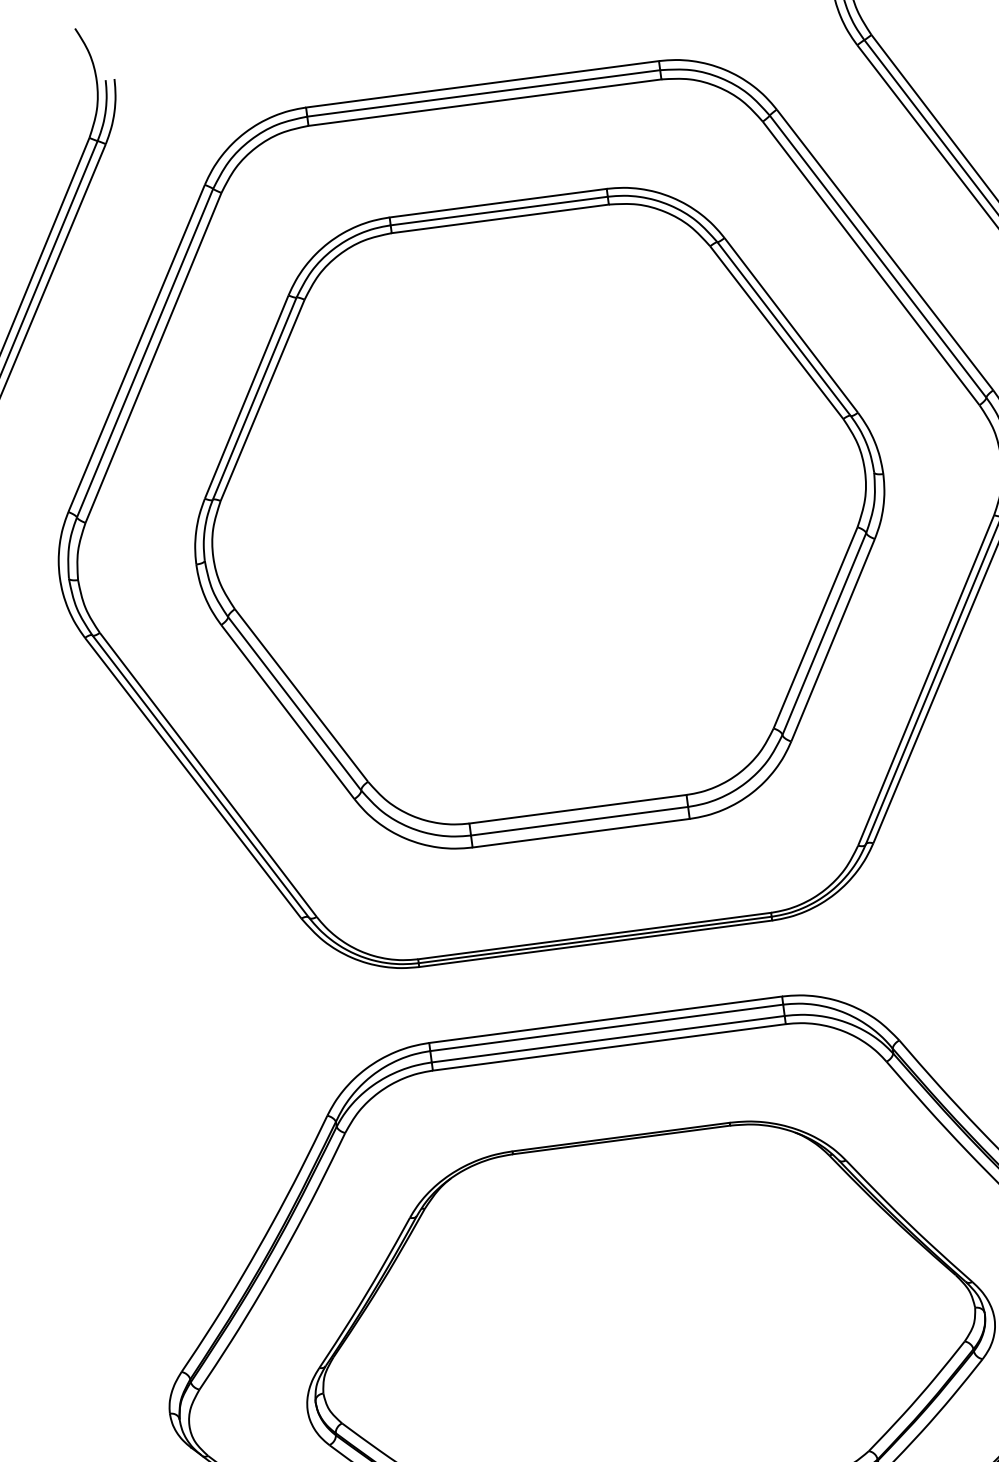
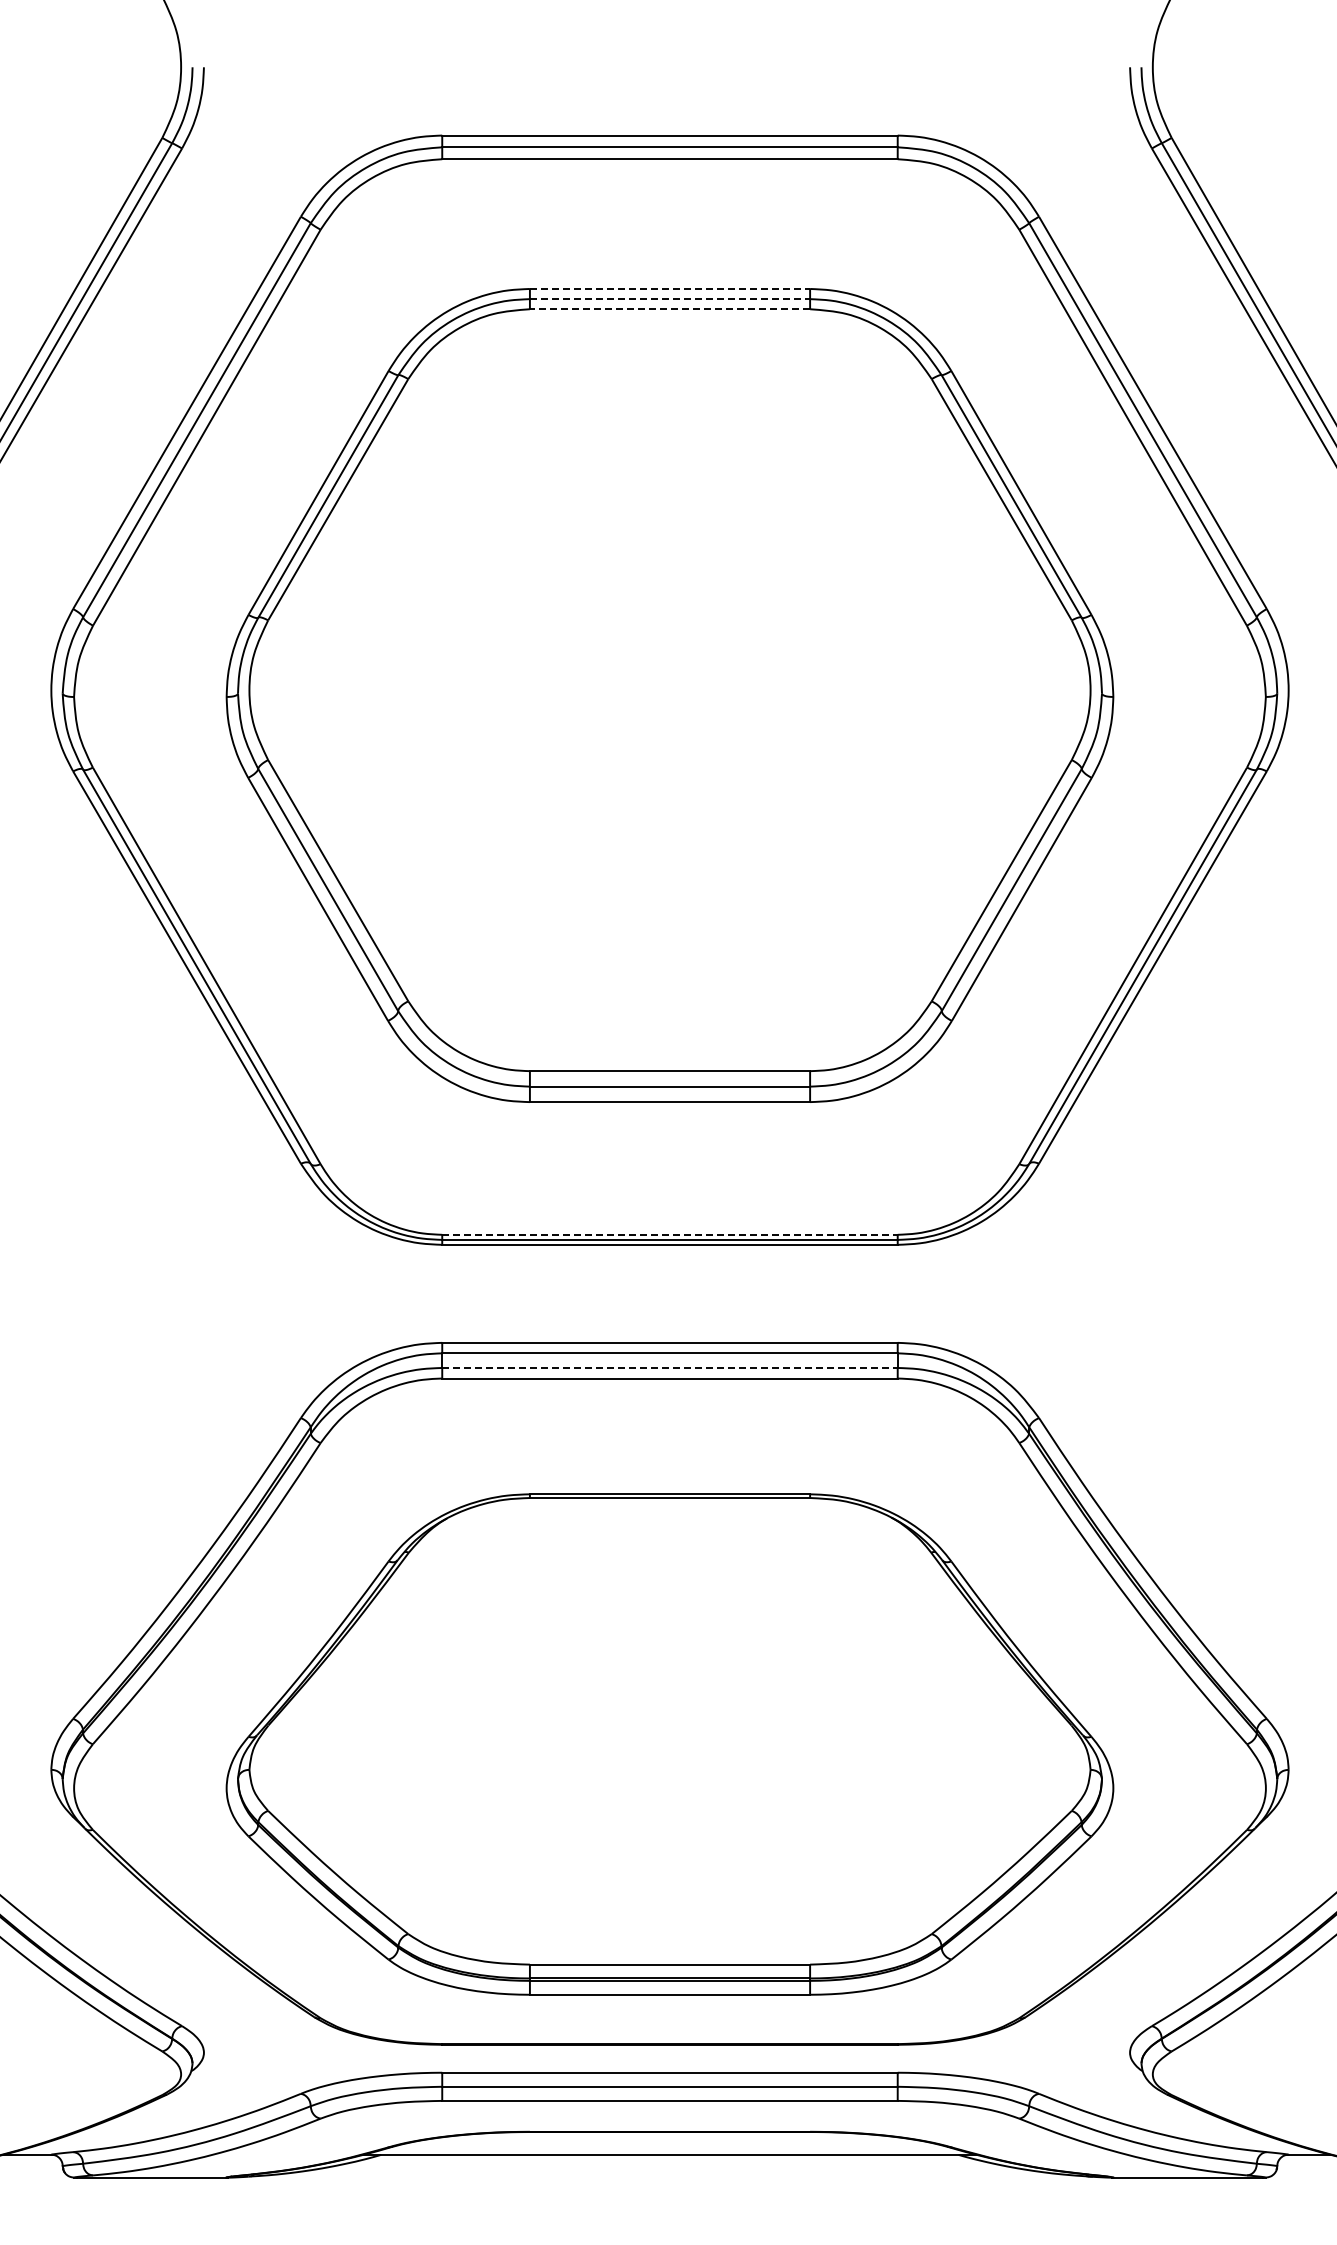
line: (498, 202) -> (670, 288), solid -> dashed
line: (499, 211) -> (670, 299), solid -> dashed
line: (499, 219) -> (669, 309), solid -> dashed
line: (594, 935) -> (669, 1234), solid -> dashed
line: (607, 1038) -> (669, 1367), solid -> dashed

